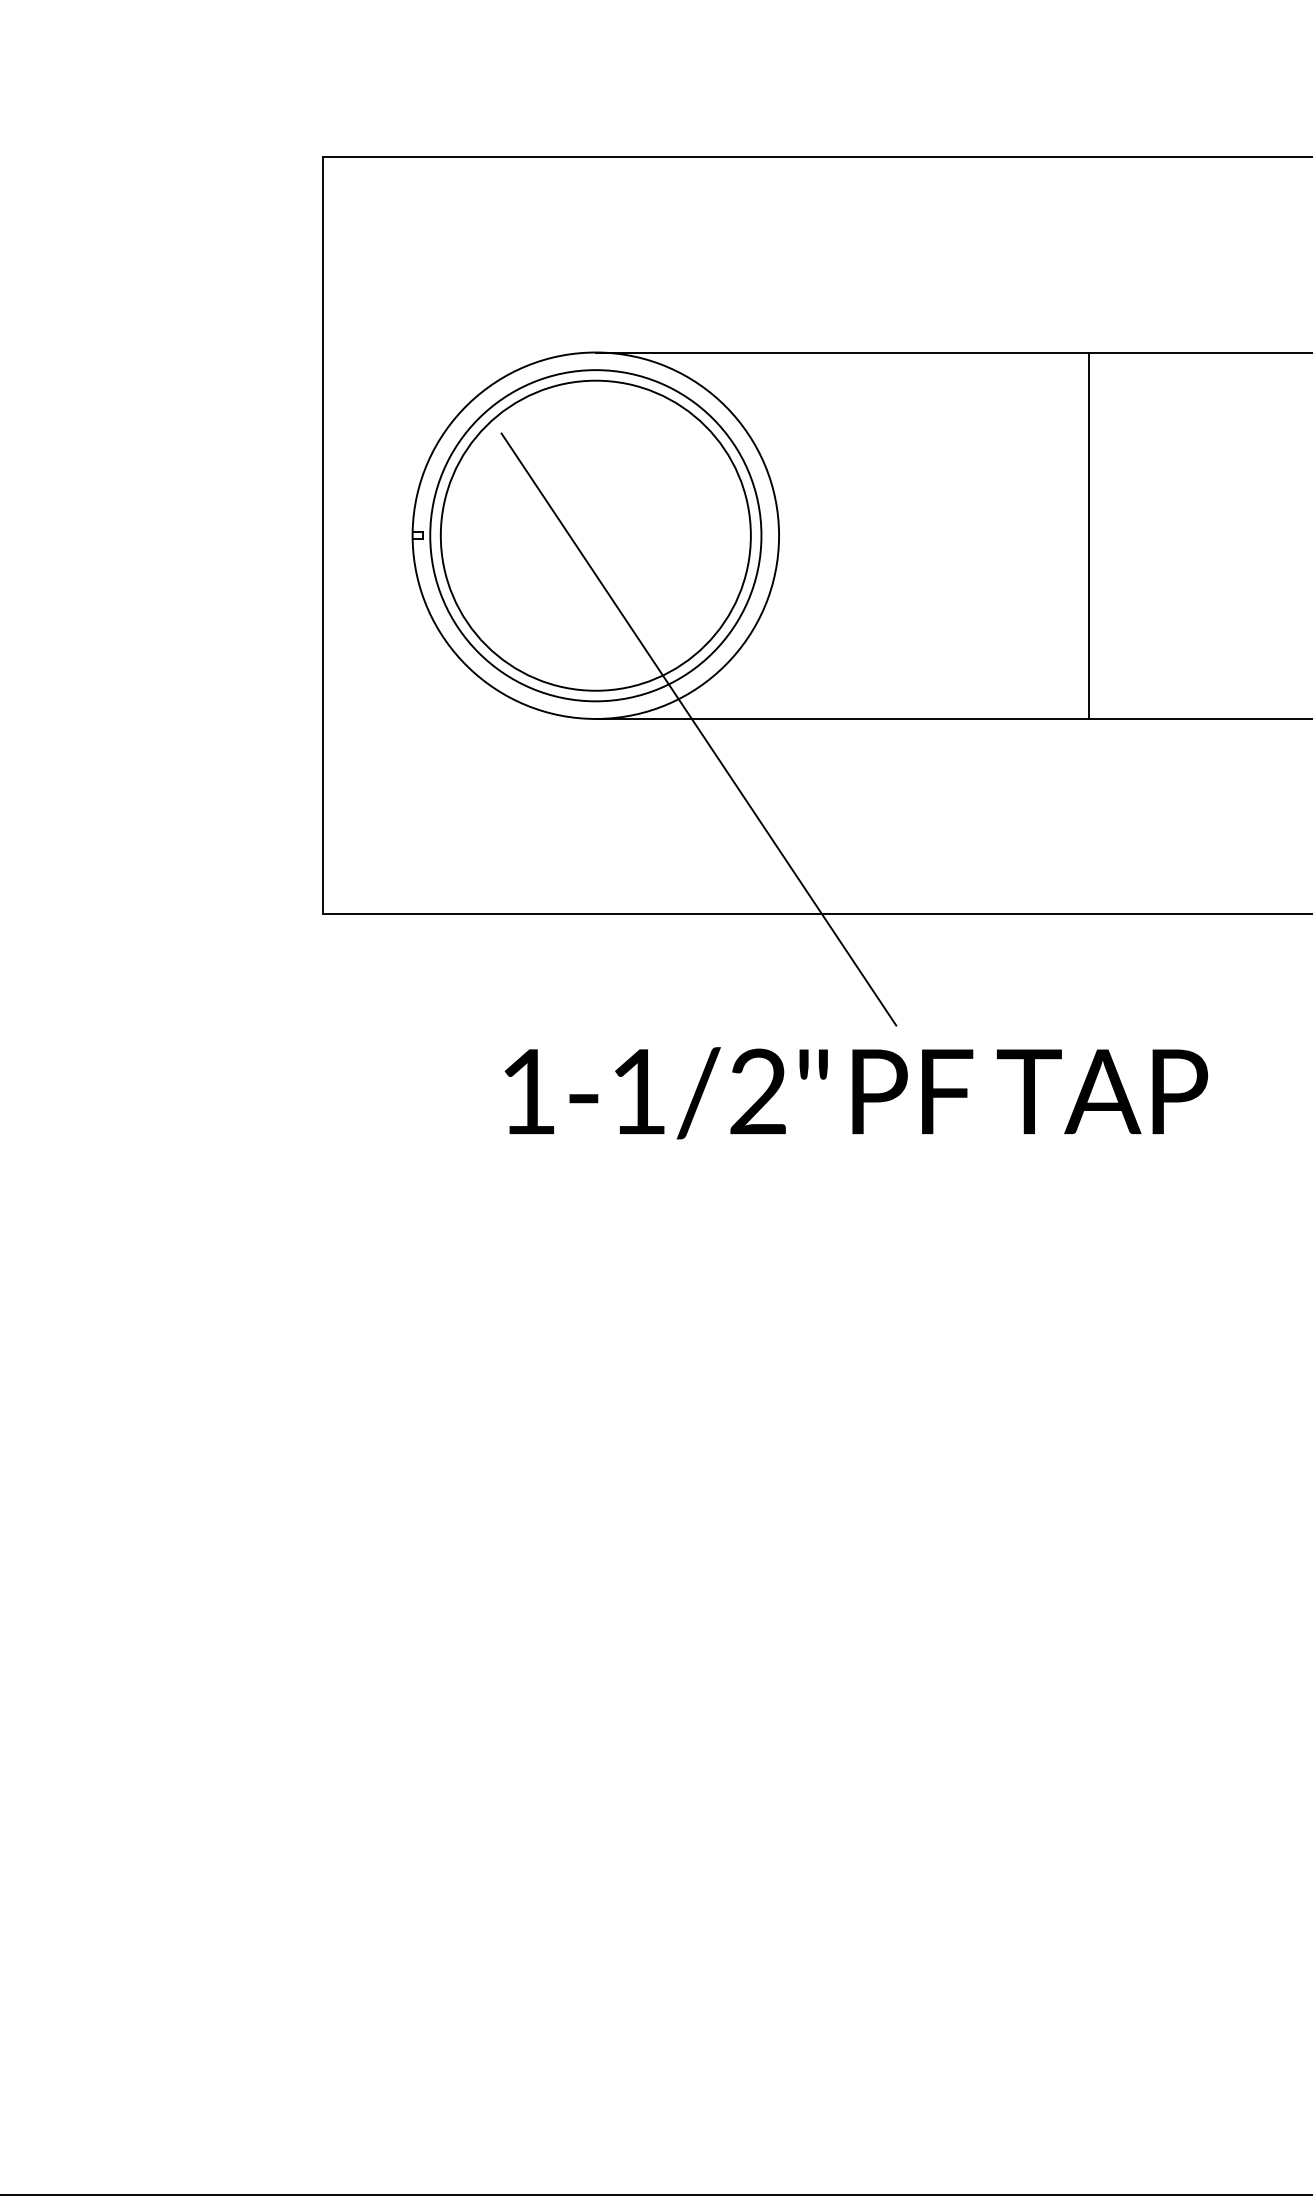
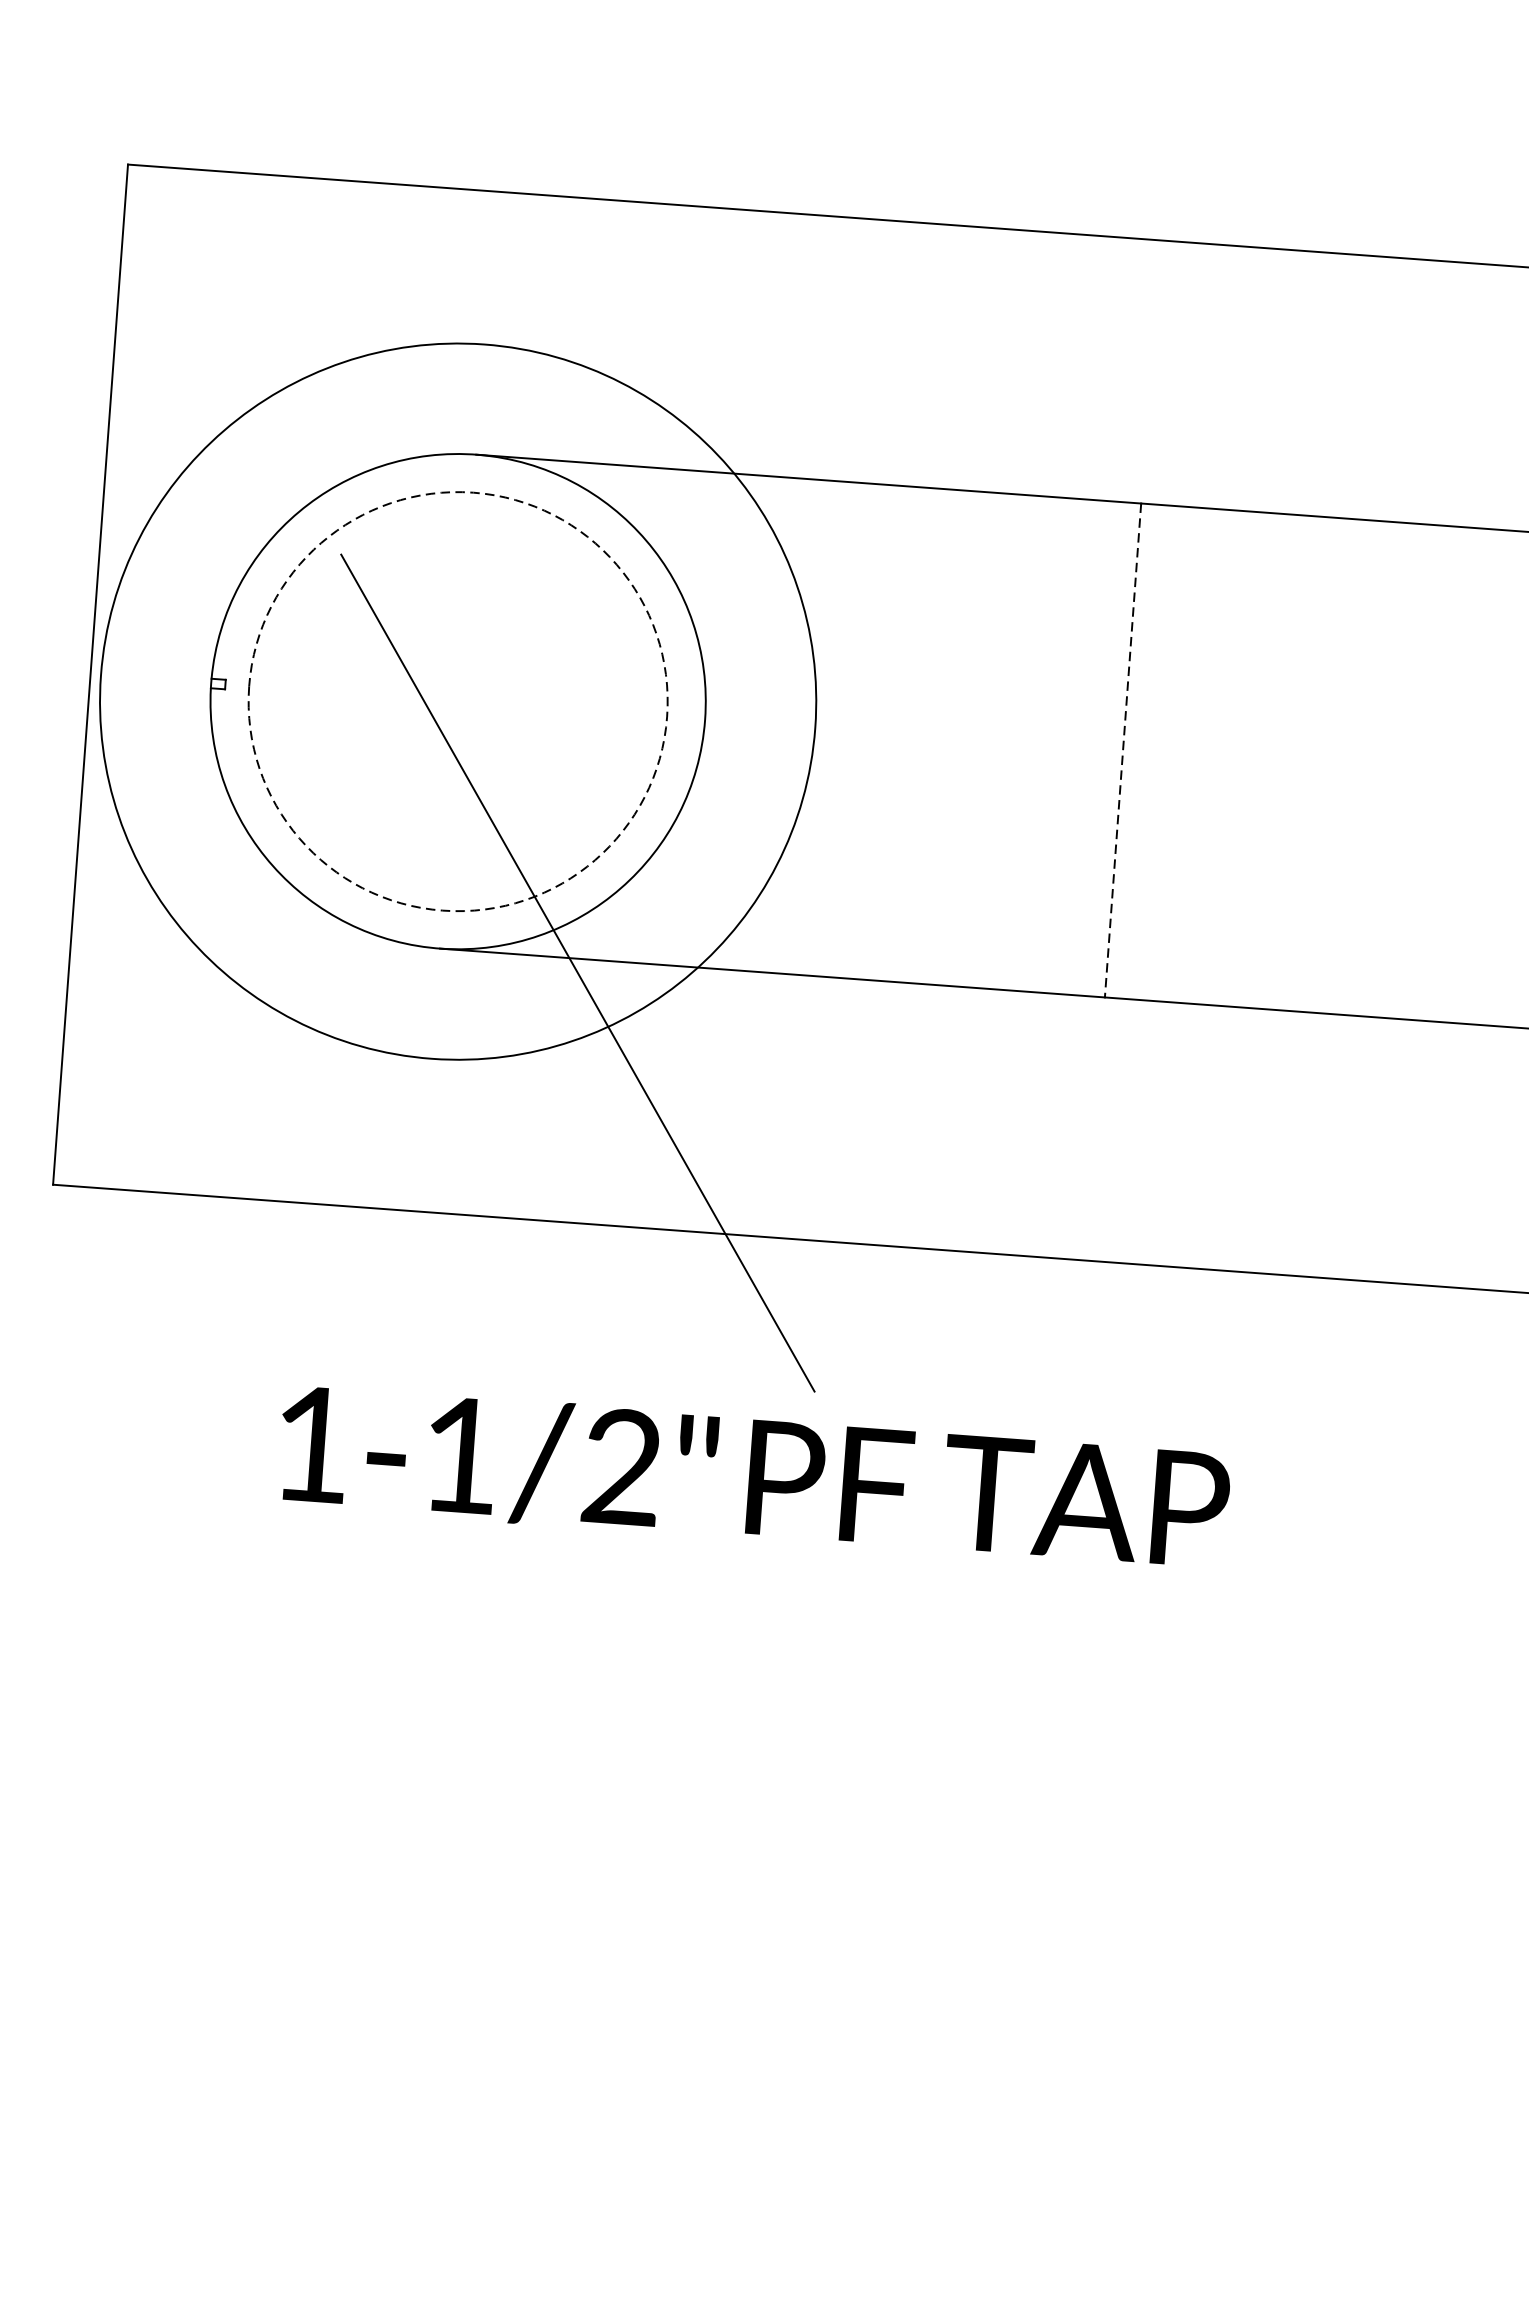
circle: (595, 535) -> (457, 701), size x1.6
circle: (595, 535) -> (457, 701), solid -> dashed
line: (1089, 536) -> (1123, 751), solid -> dashed

